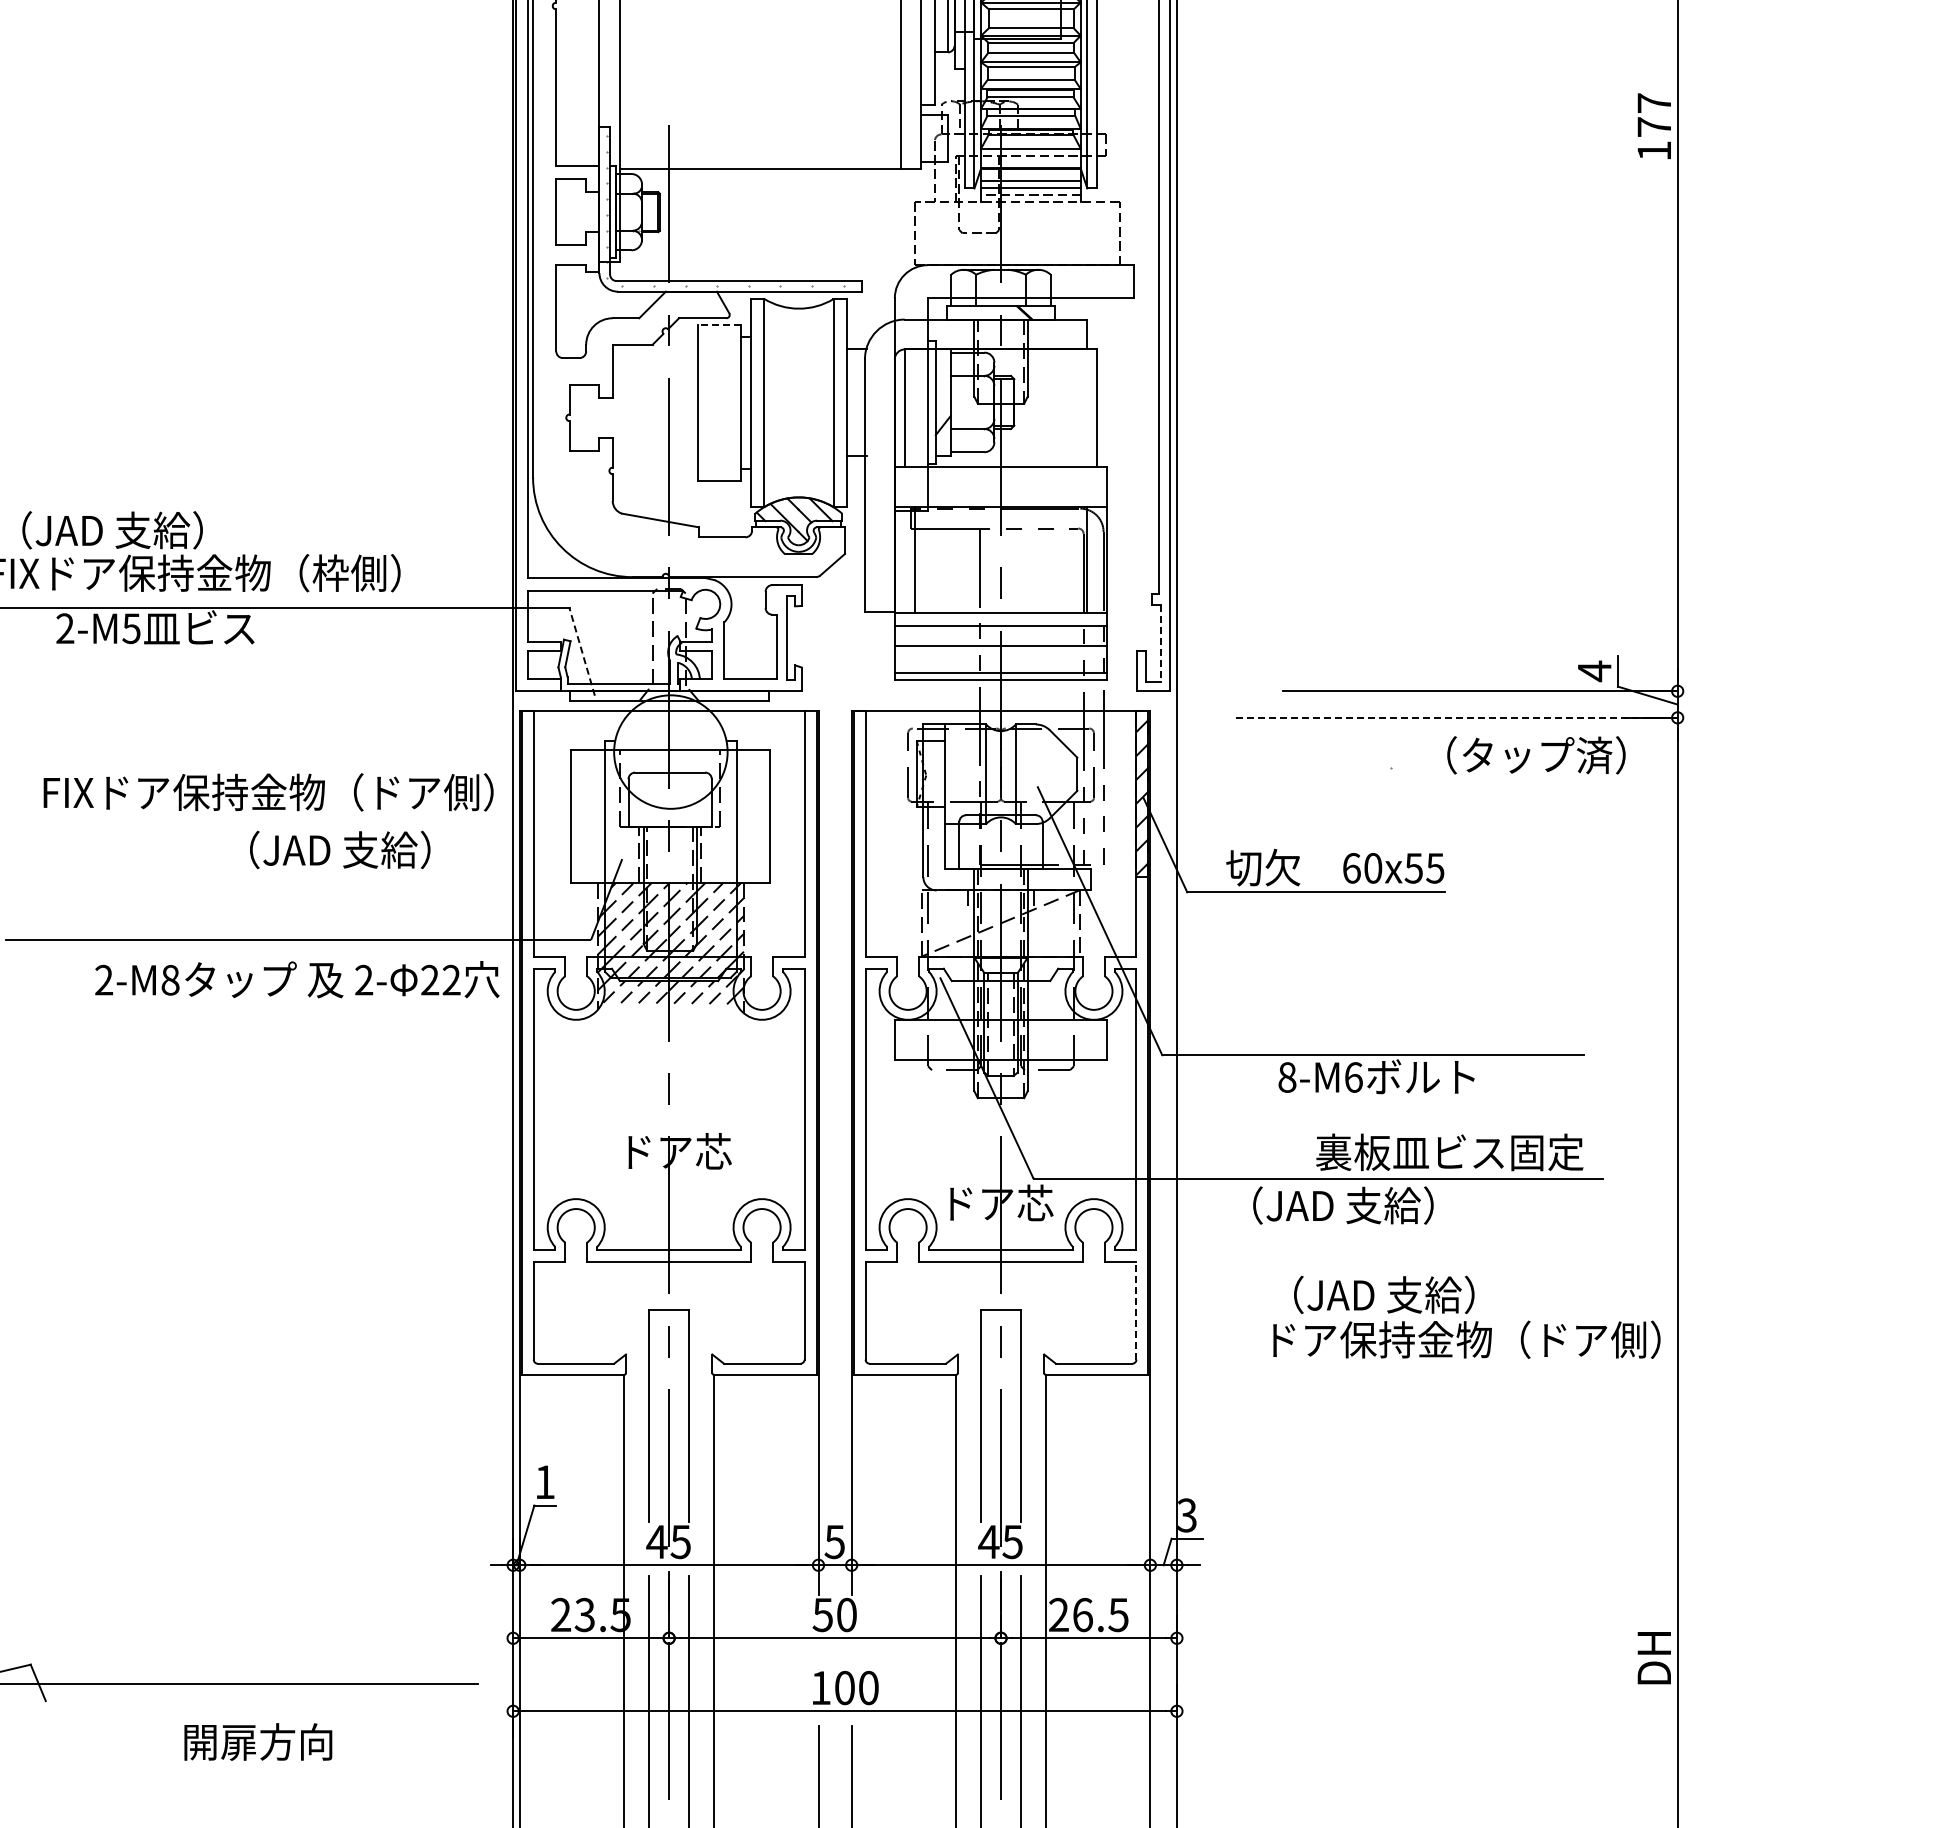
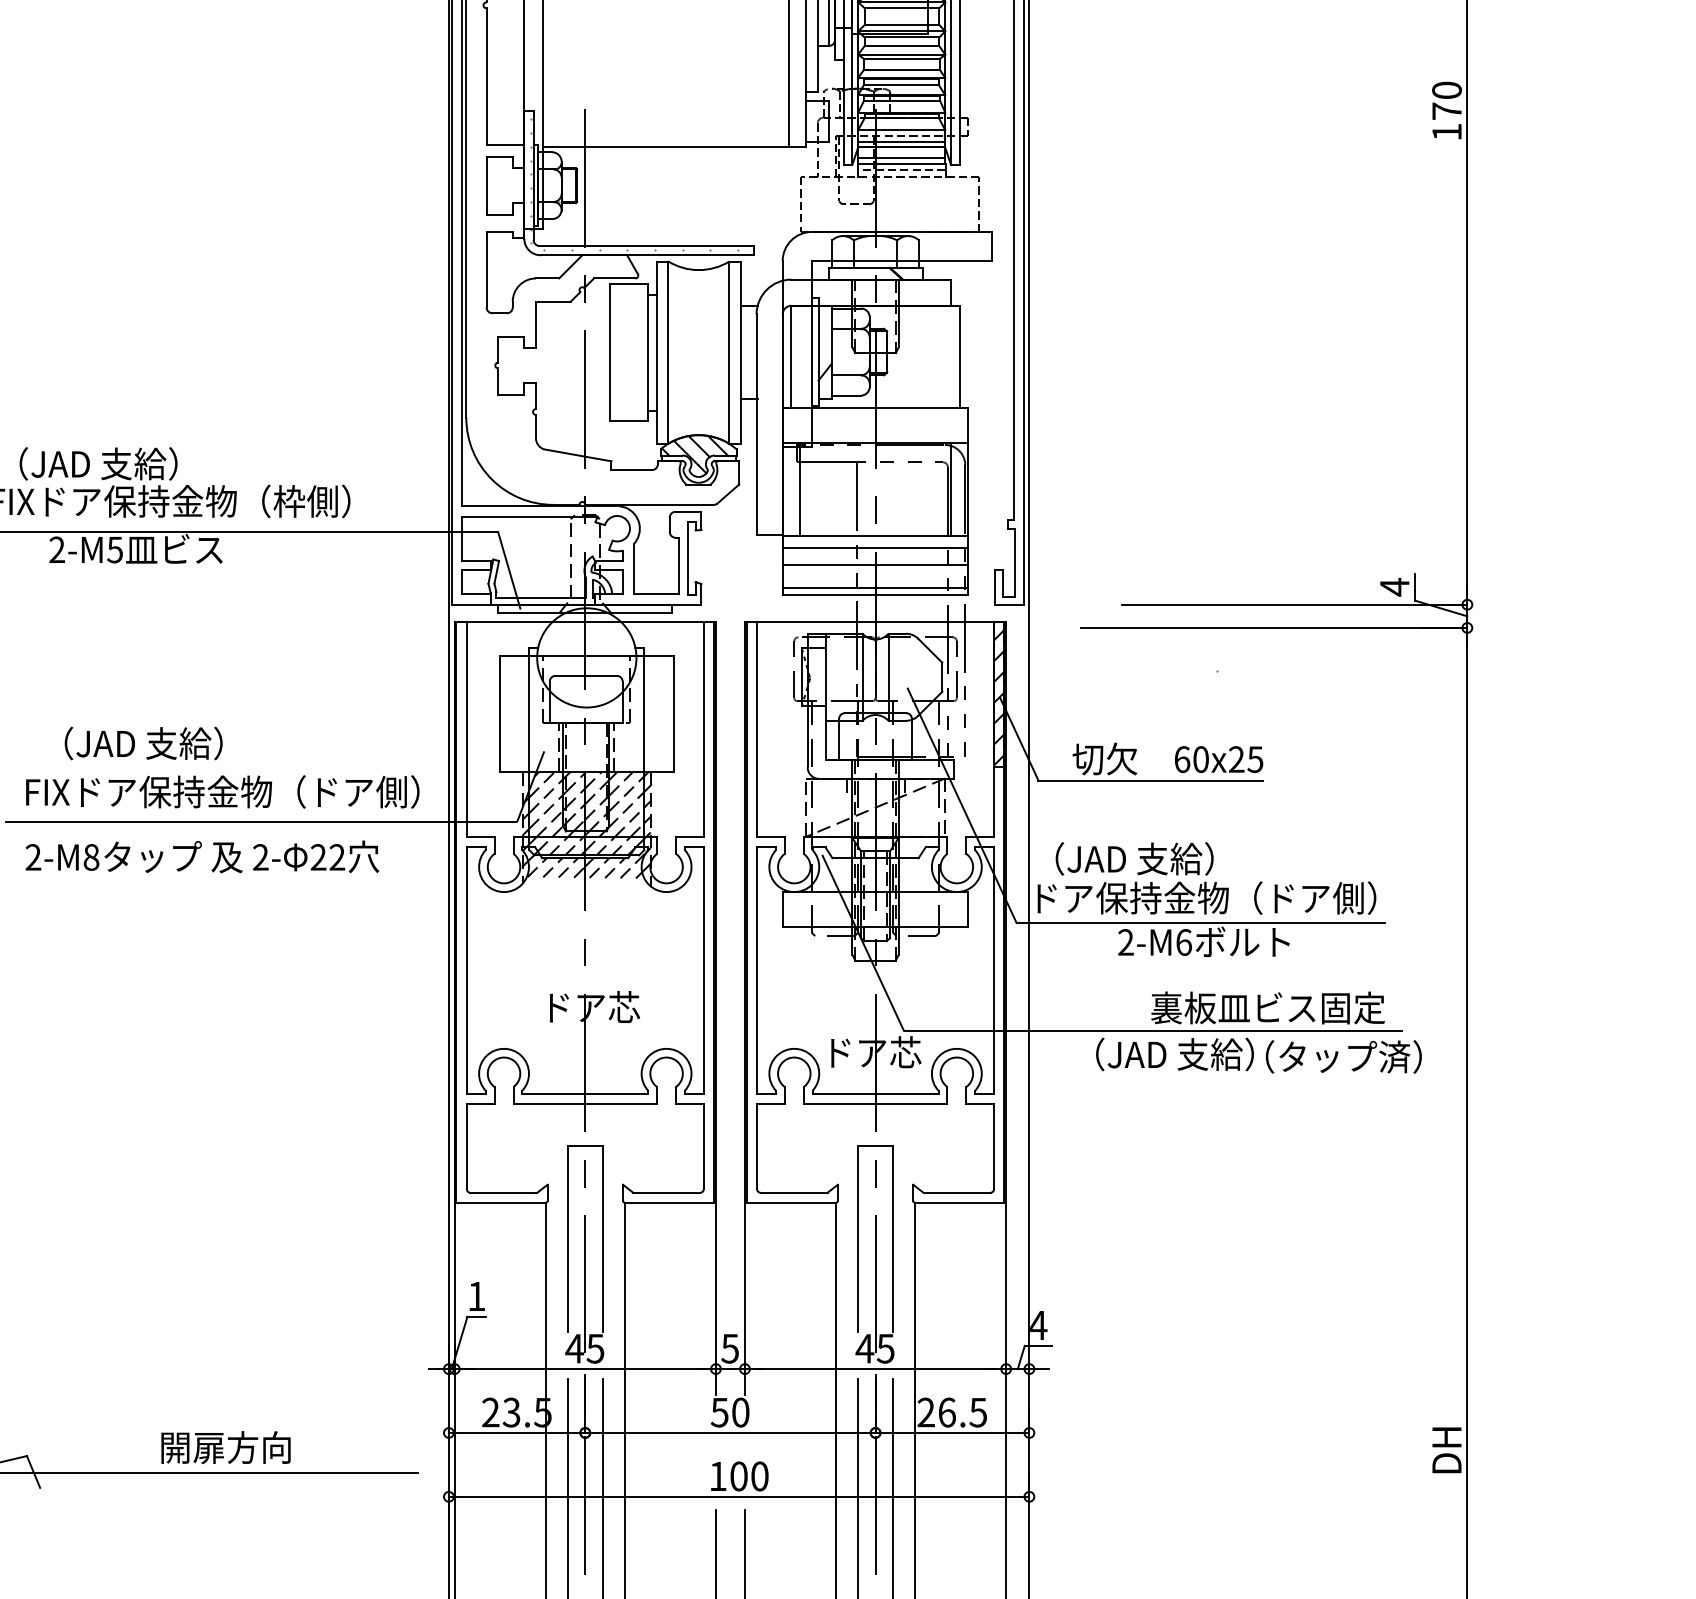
text: (1654, 102) -> (1447, 89), 177 -> 170
line: (1030, 161) -> (901, 141), added
line: (719, 325) -> (629, 284), dashed -> solid
line: (1161, 644) -> (1015, 563), dashed -> solid
line: (582, 652) -> (509, 570), dashed -> solid
line: (1457, 717) -> (1274, 627), dashed -> solid
text: (1536, 755) -> (1343, 1057), moved
text: (268, 792) -> (222, 792), moved
text: (340, 849) -> (143, 743), moved
text: (1413, 868) -> (1236, 759), 60x55 -> 60x25
text: (297, 979) -> (202, 856), moved
text: (1287, 1077) -> (1126, 942), 8-M6 -> 2-M6
line: (1136, 1310) -> (994, 1146), dashed -> solid
text: (1466, 1316) -> (1206, 877), moved
text: (1187, 1515) -> (1038, 1325), 3 -> 4
text: (258, 1741) -> (226, 1447), moved

